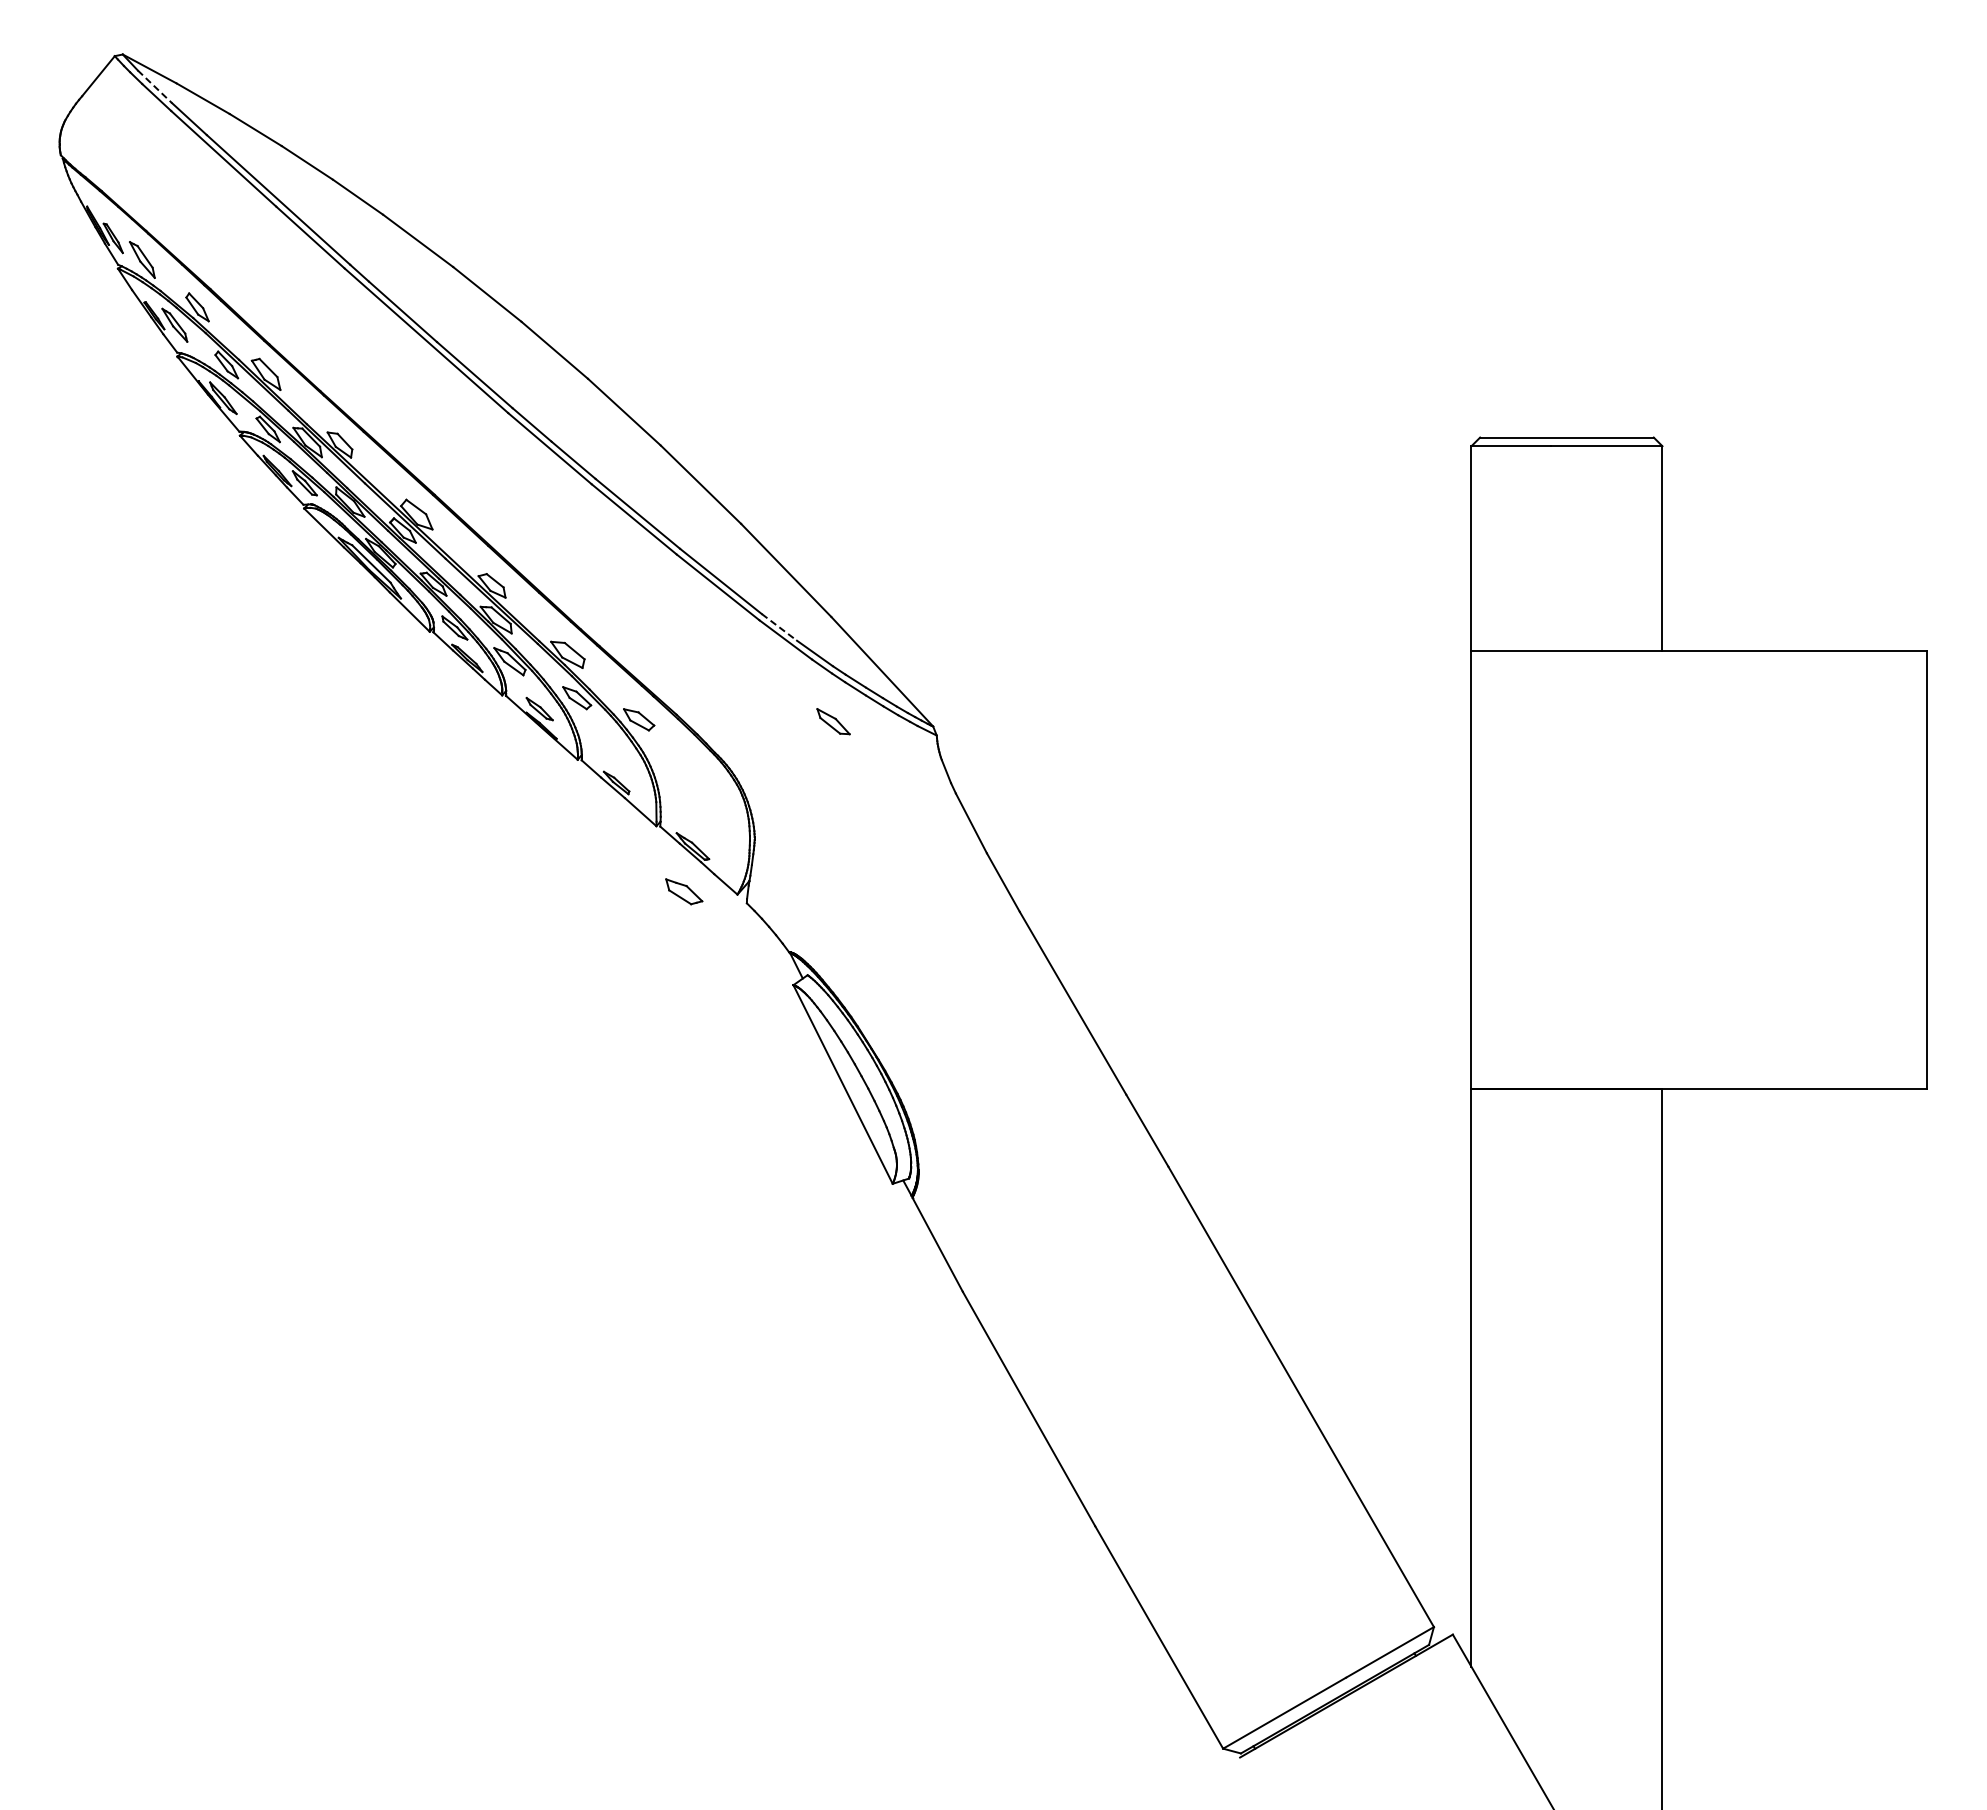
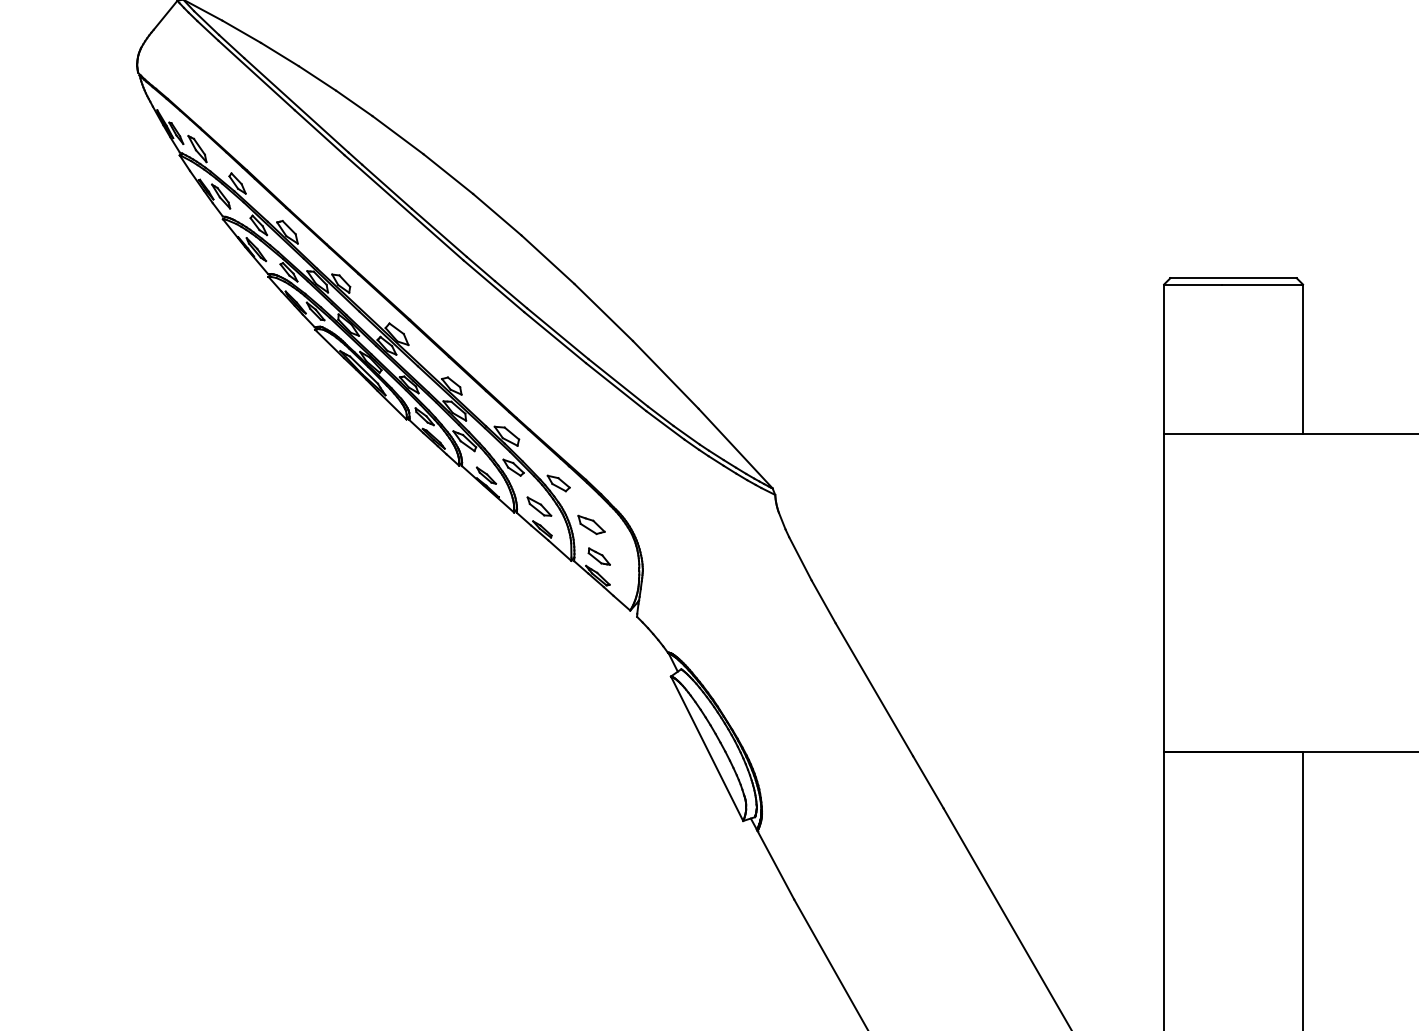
line: (154, 86) -> (206, 22), dashed -> solid
line: (779, 627) -> (660, 416), dashed -> solid
part: (833, 721) -> (539, 506), moved
part: (694, 820) -> (599, 556), added
part: (684, 891) -> (591, 524), moved

